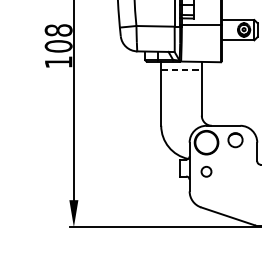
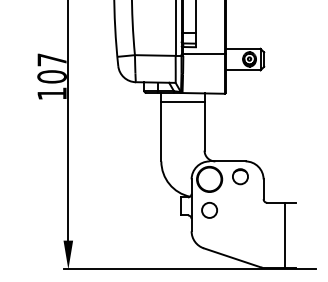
text: (58, 30) -> (51, 59), 108 -> 107
line: (181, 70) -> (182, 102), dashed -> solid
circle: (206, 171) -> (209, 210), size x1.43

